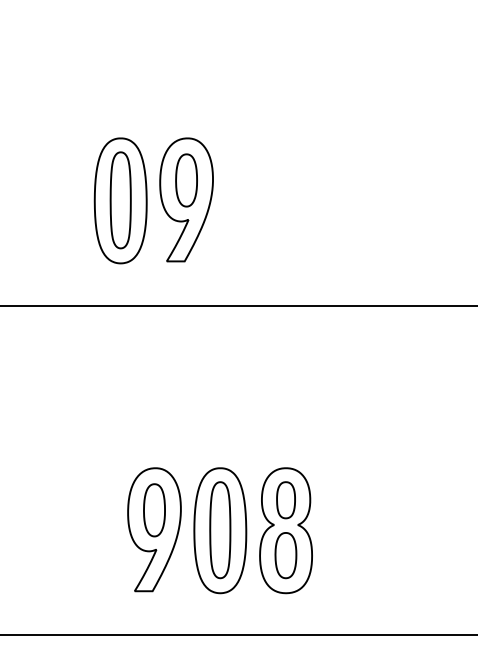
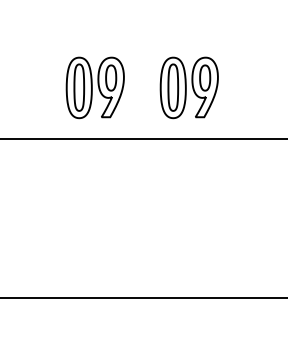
part: (346, 199) -> (188, 87), added
part: (220, 530) -> (127, 247), removed

